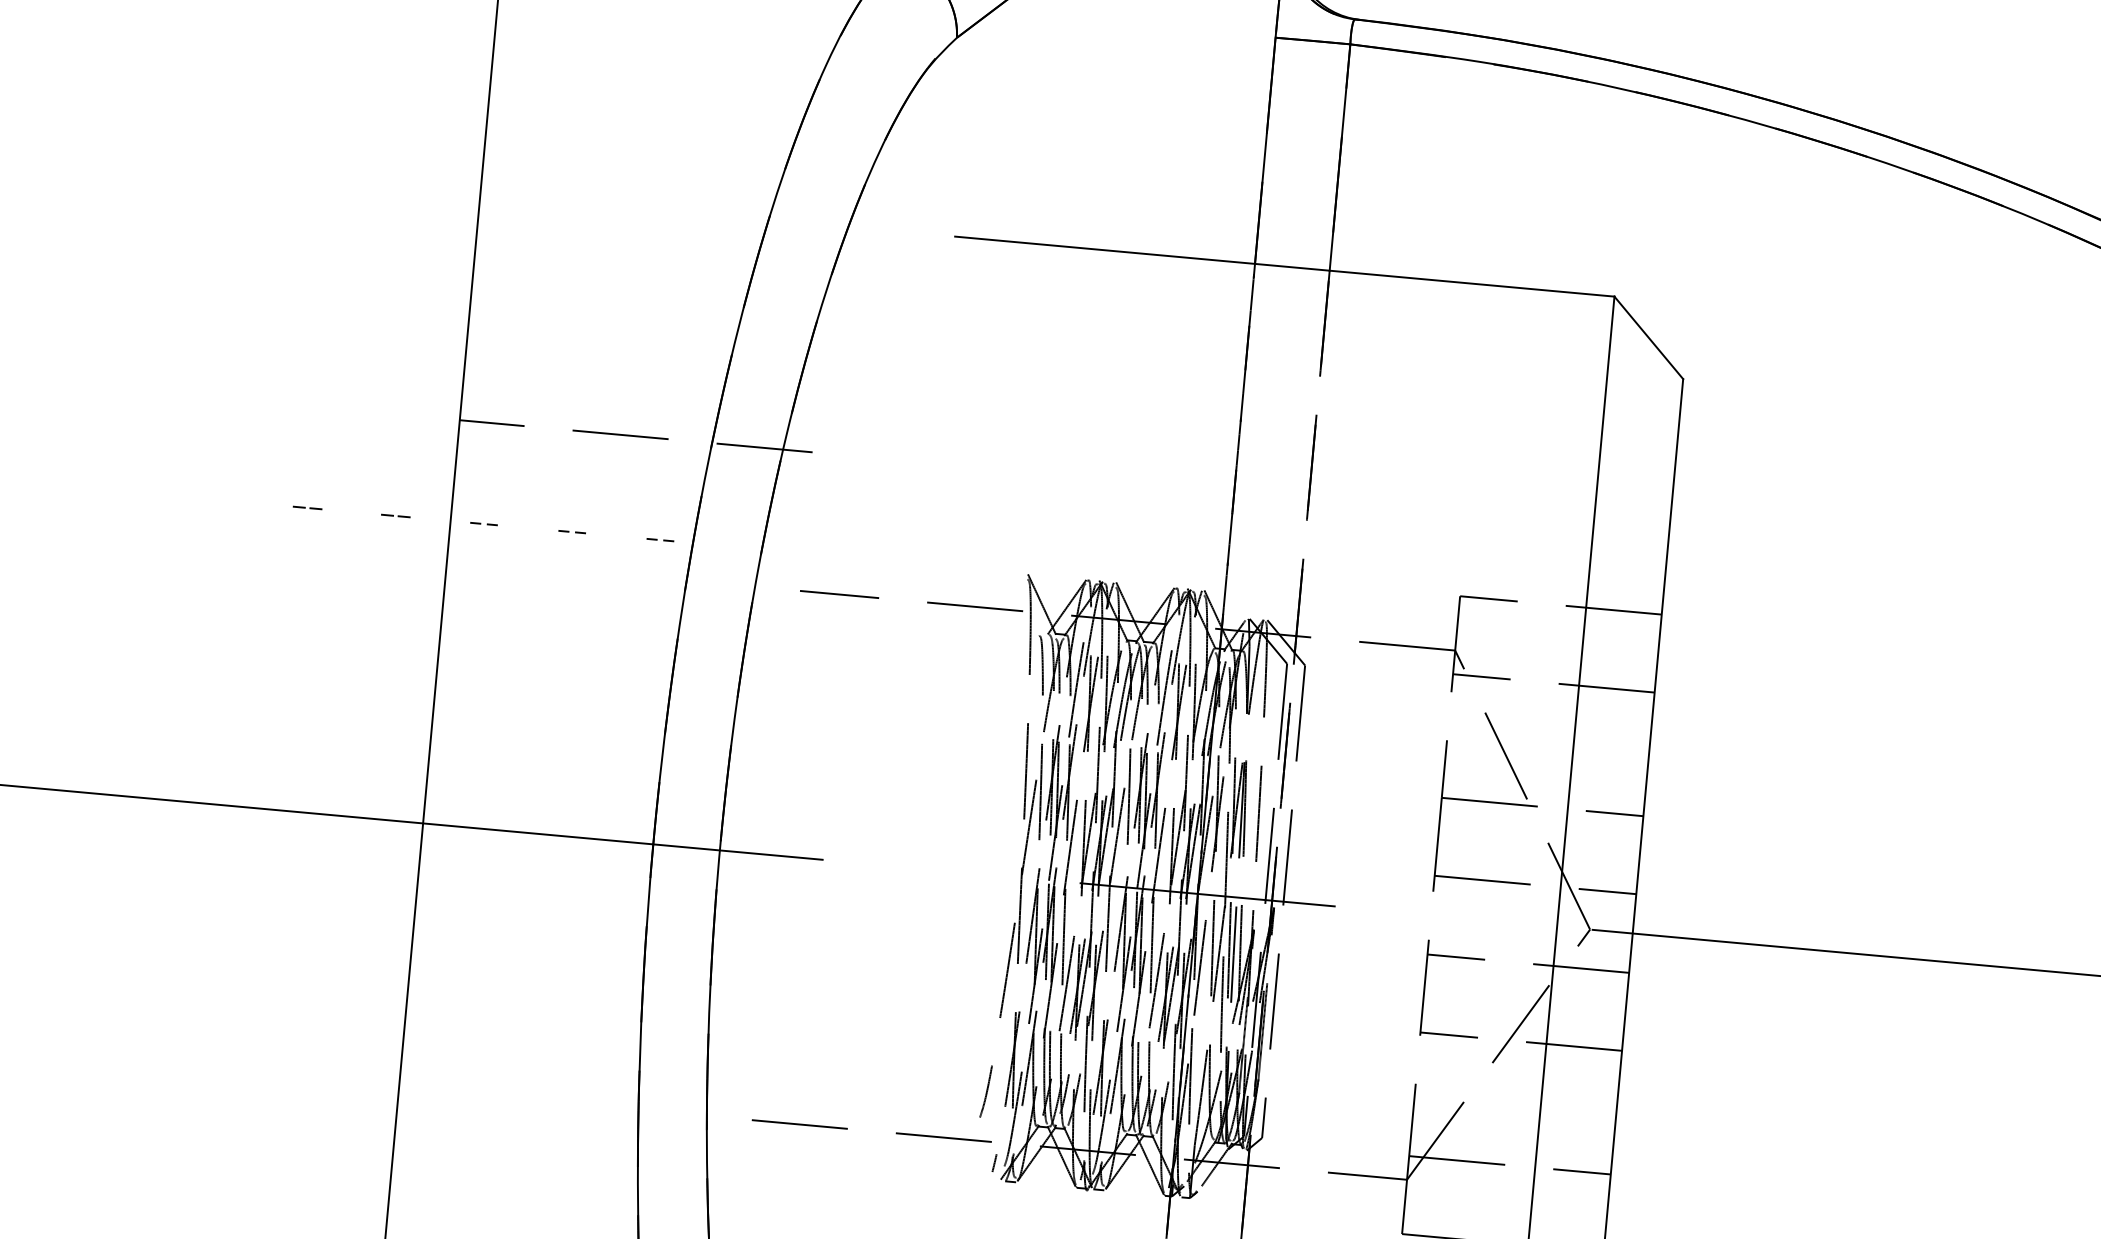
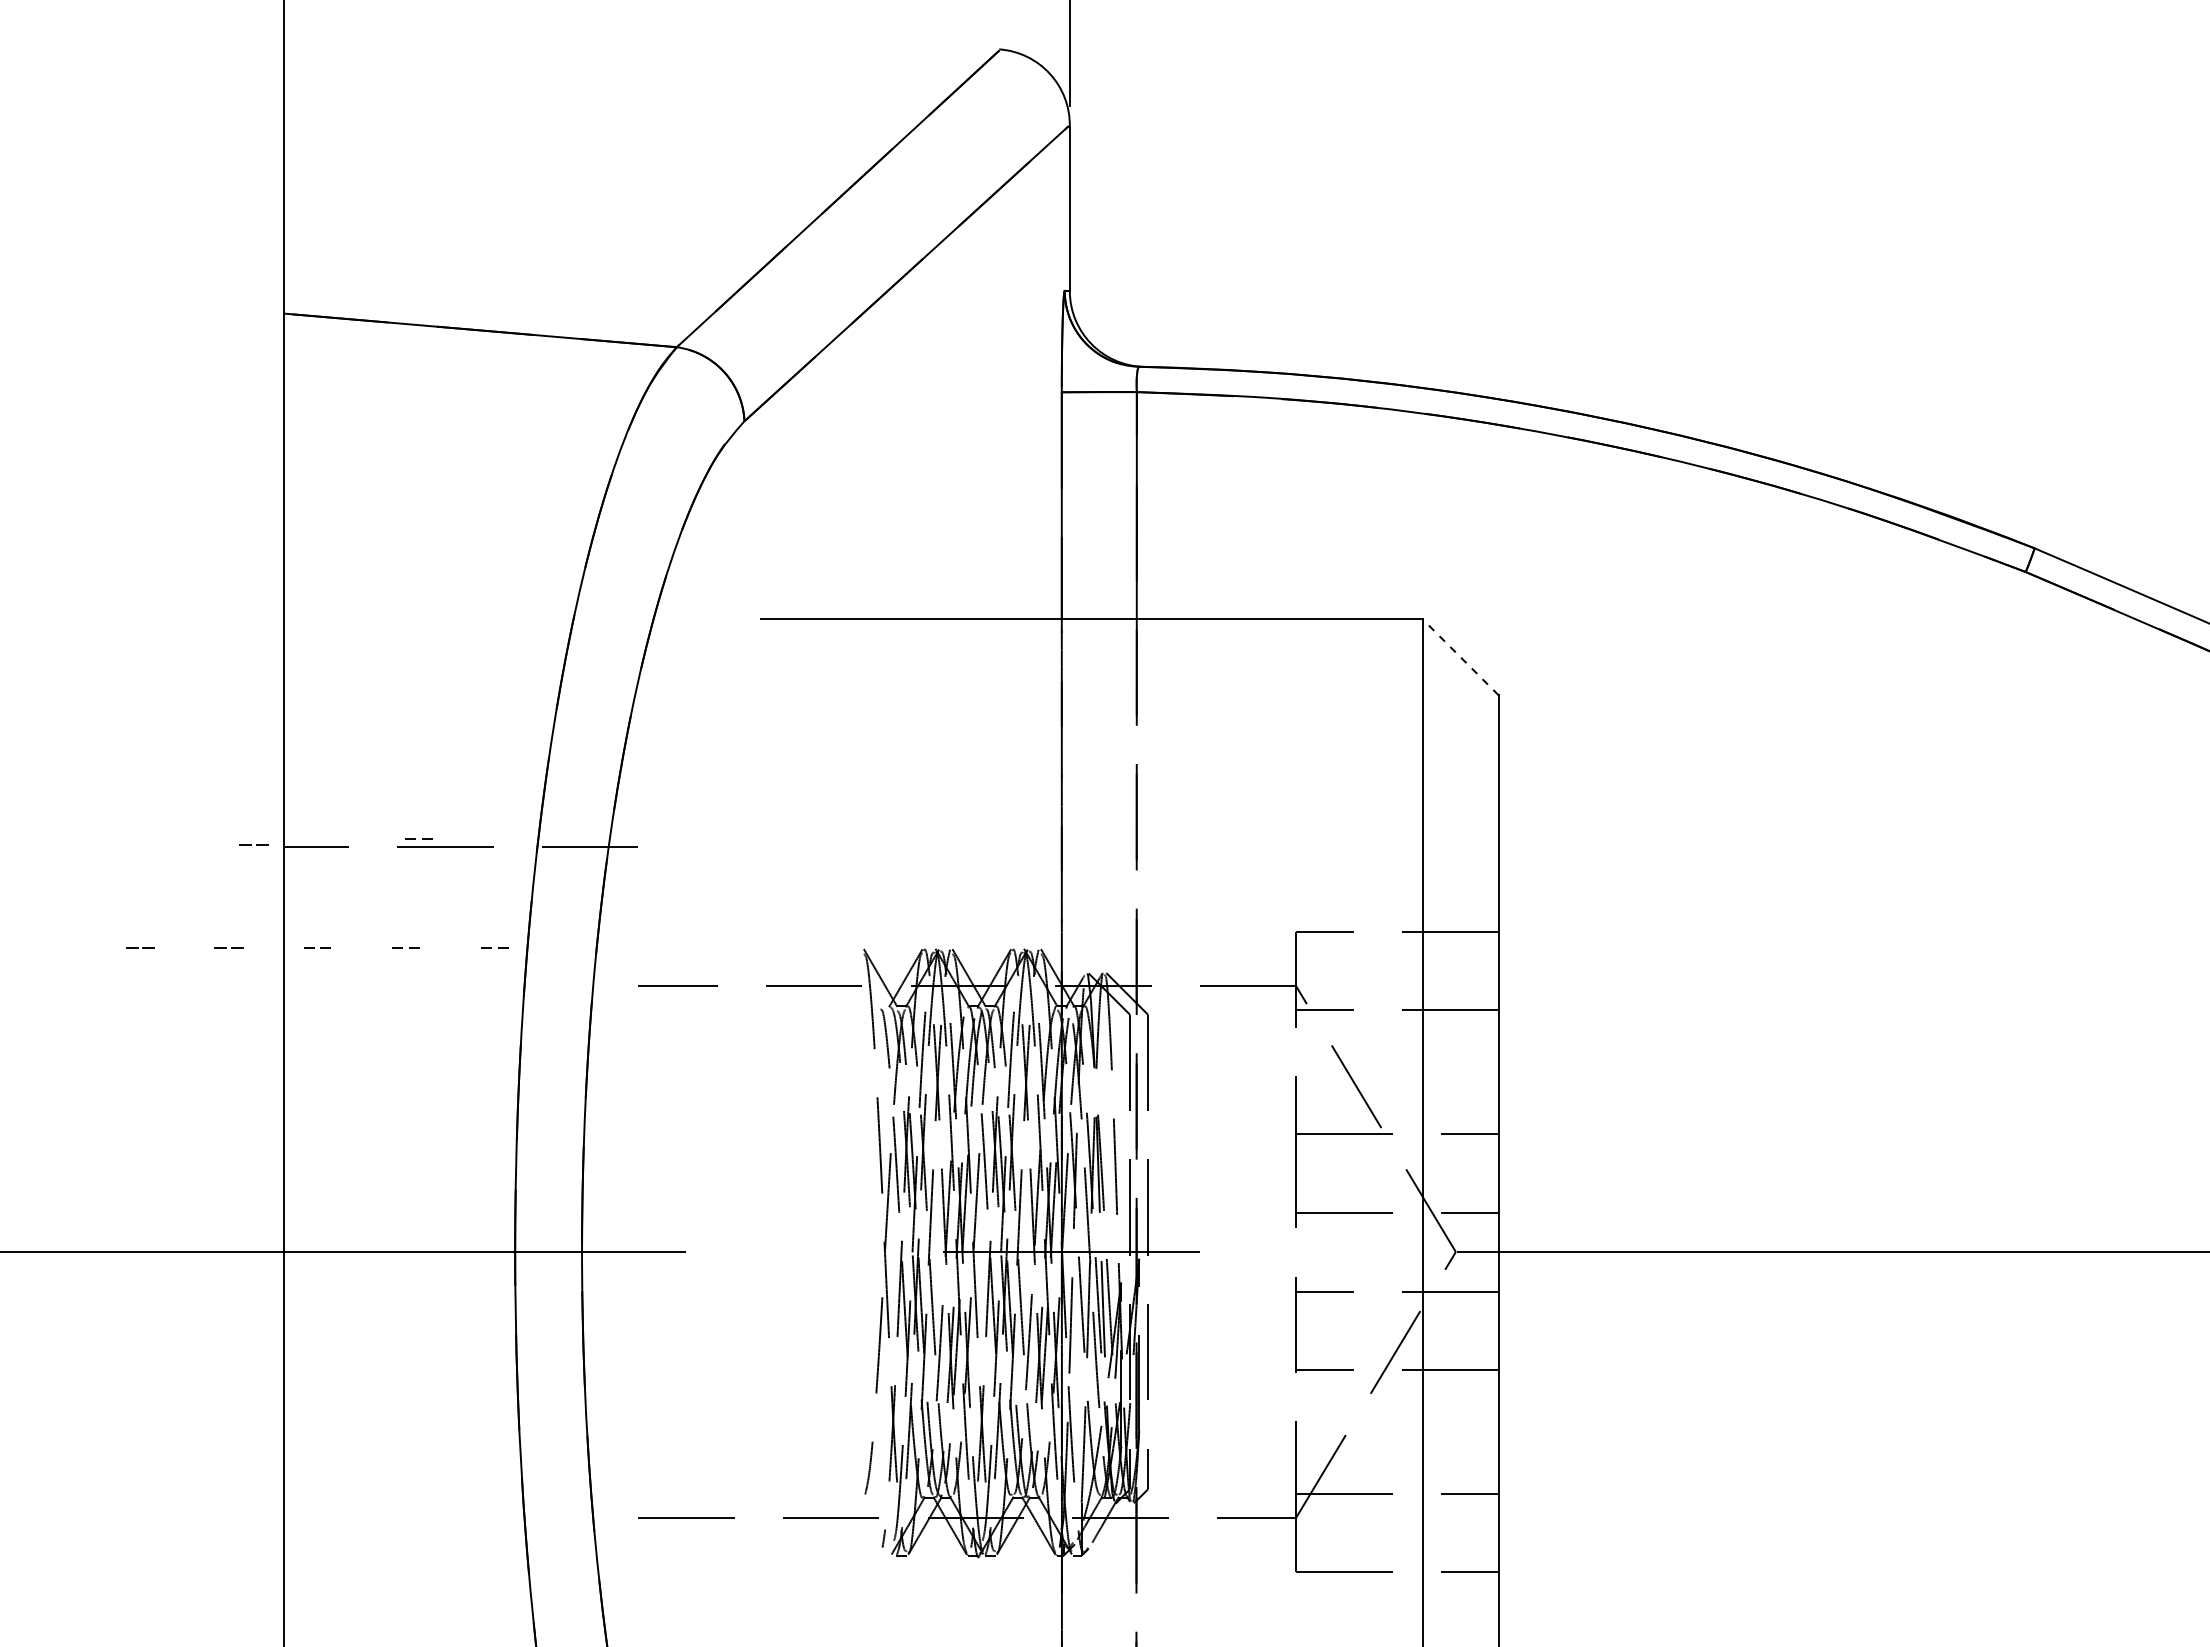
line: (1648, 337) -> (1460, 657), solid -> dashed
line: (427, 414) -> (251, 844), added
line: (591, 423) -> (415, 838), added

